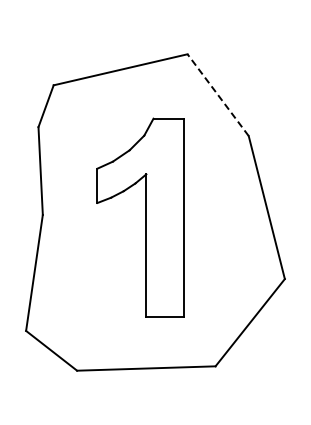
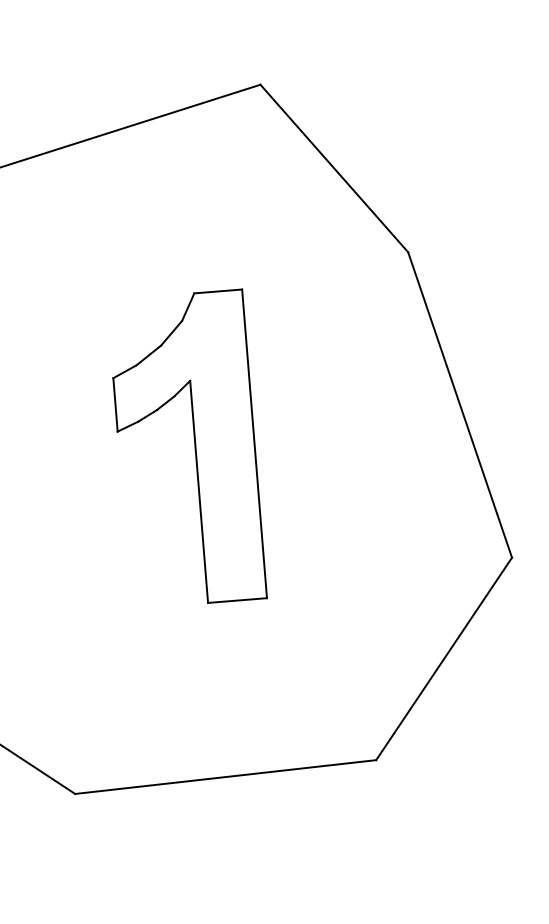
line: (217, 94) -> (332, 167), dashed -> solid
part: (140, 217) -> (186, 448), size x0.71

